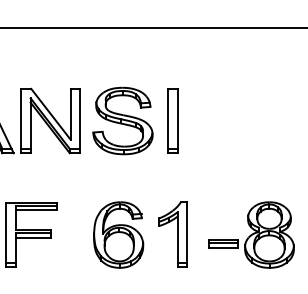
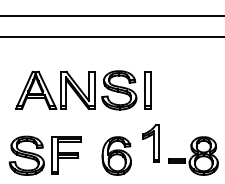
part: (171, 234) -> (150, 143), moved

